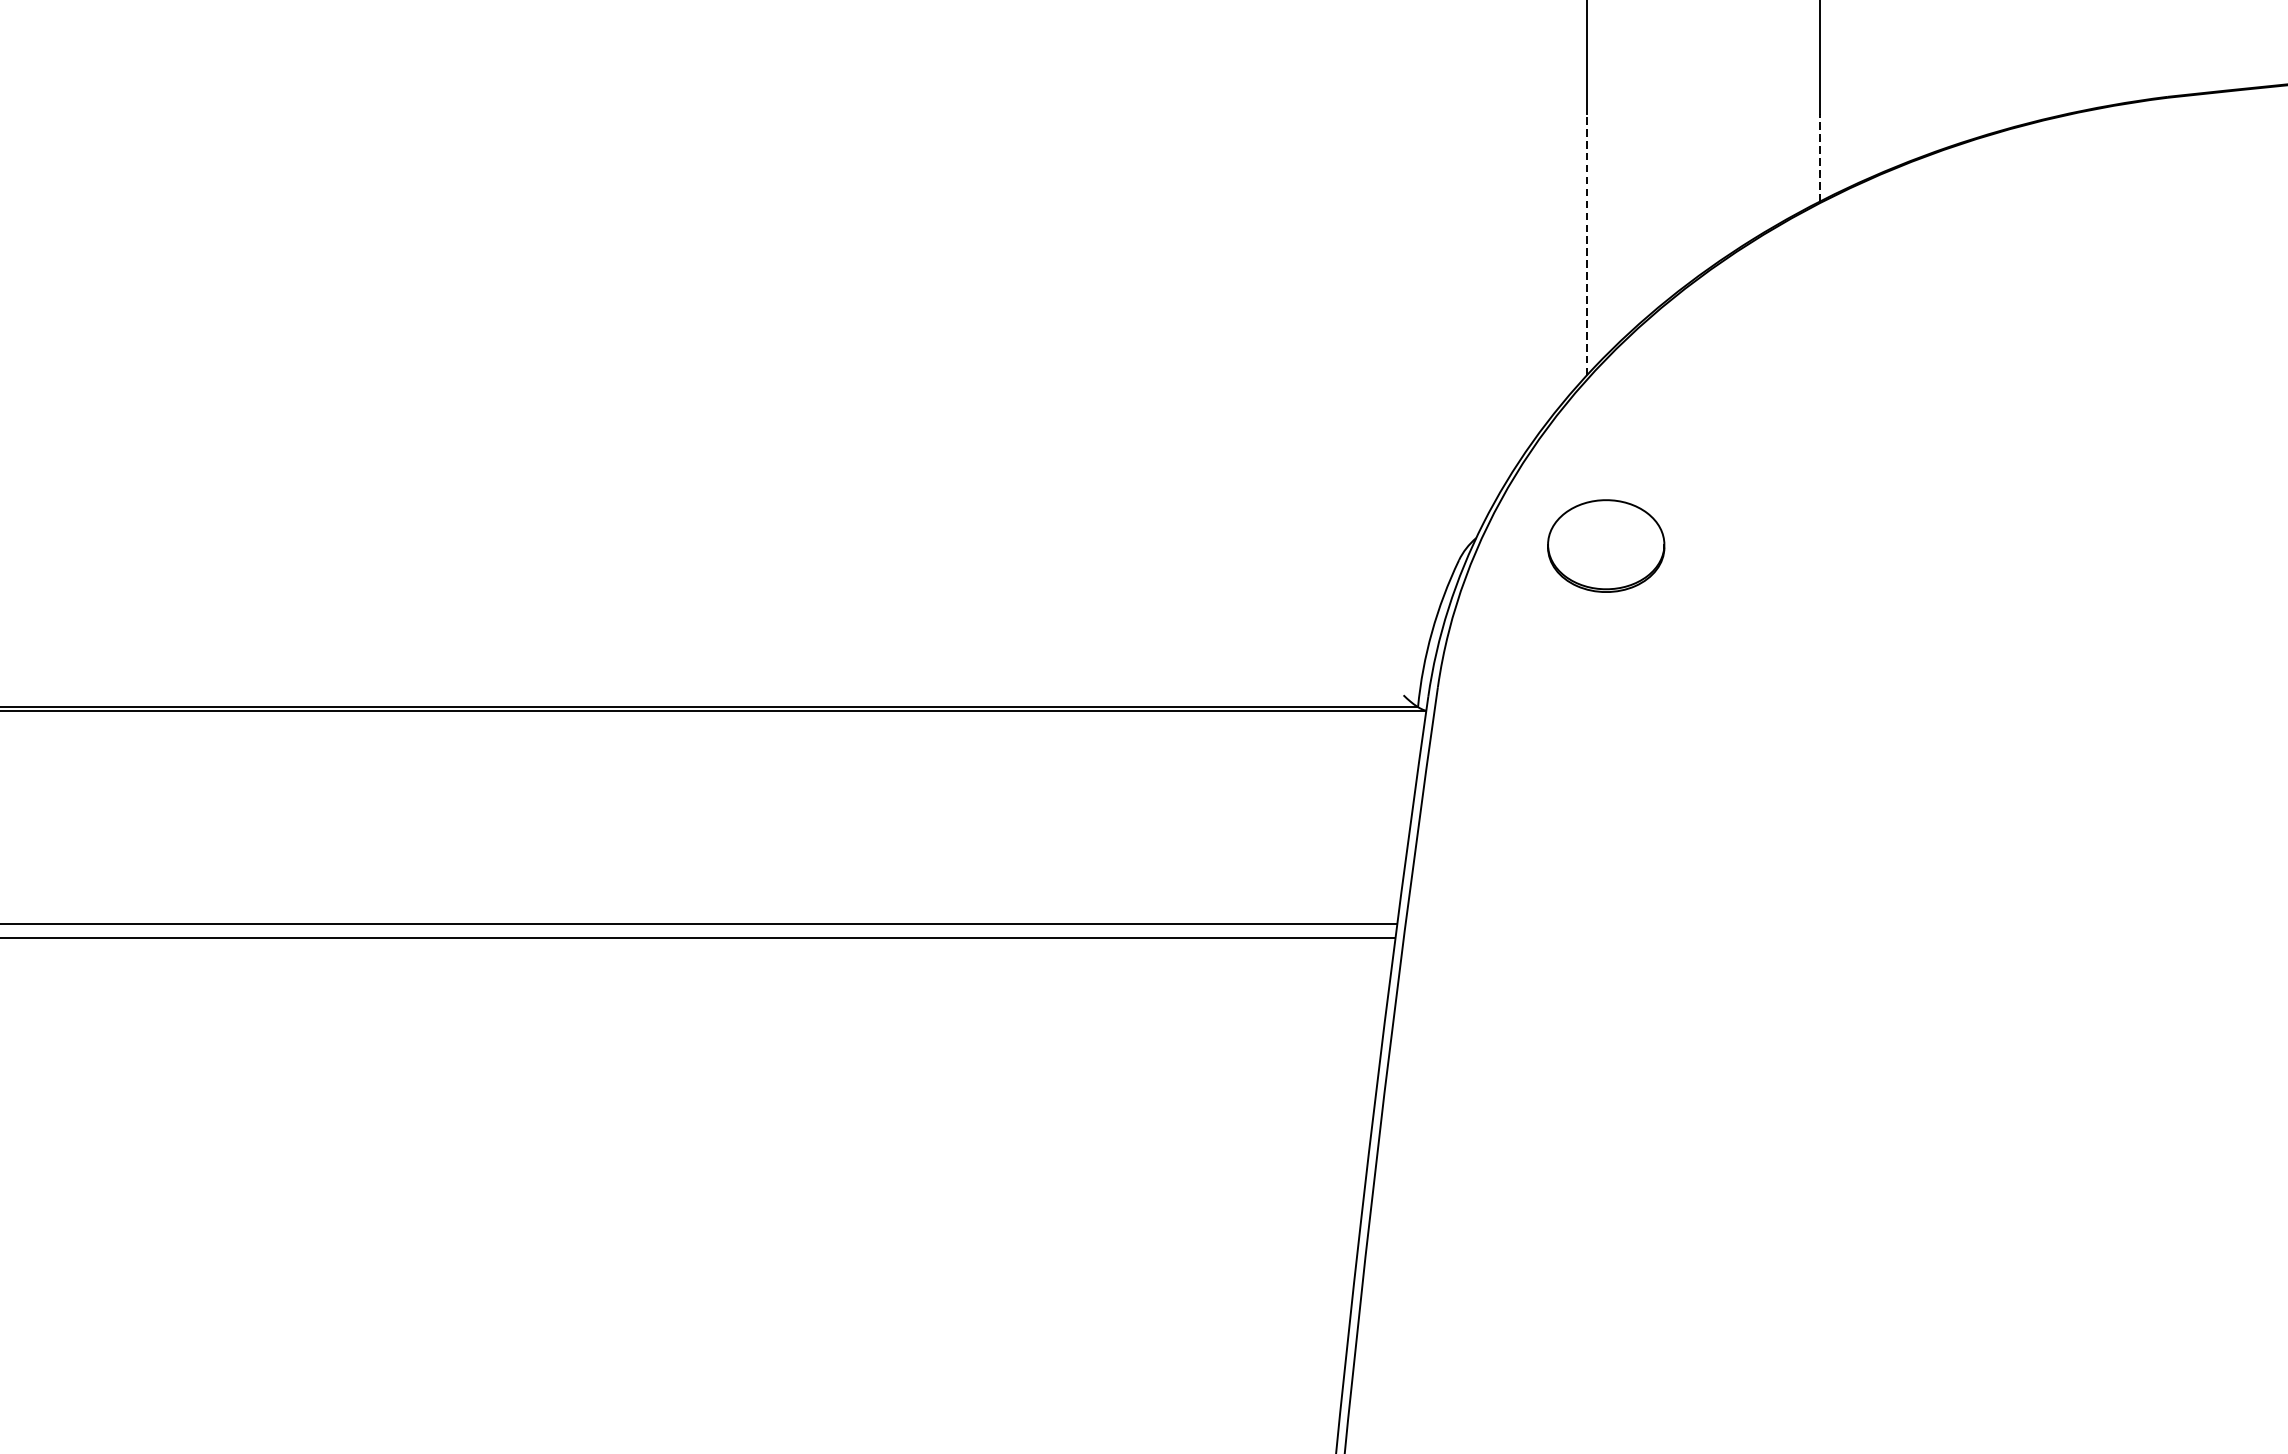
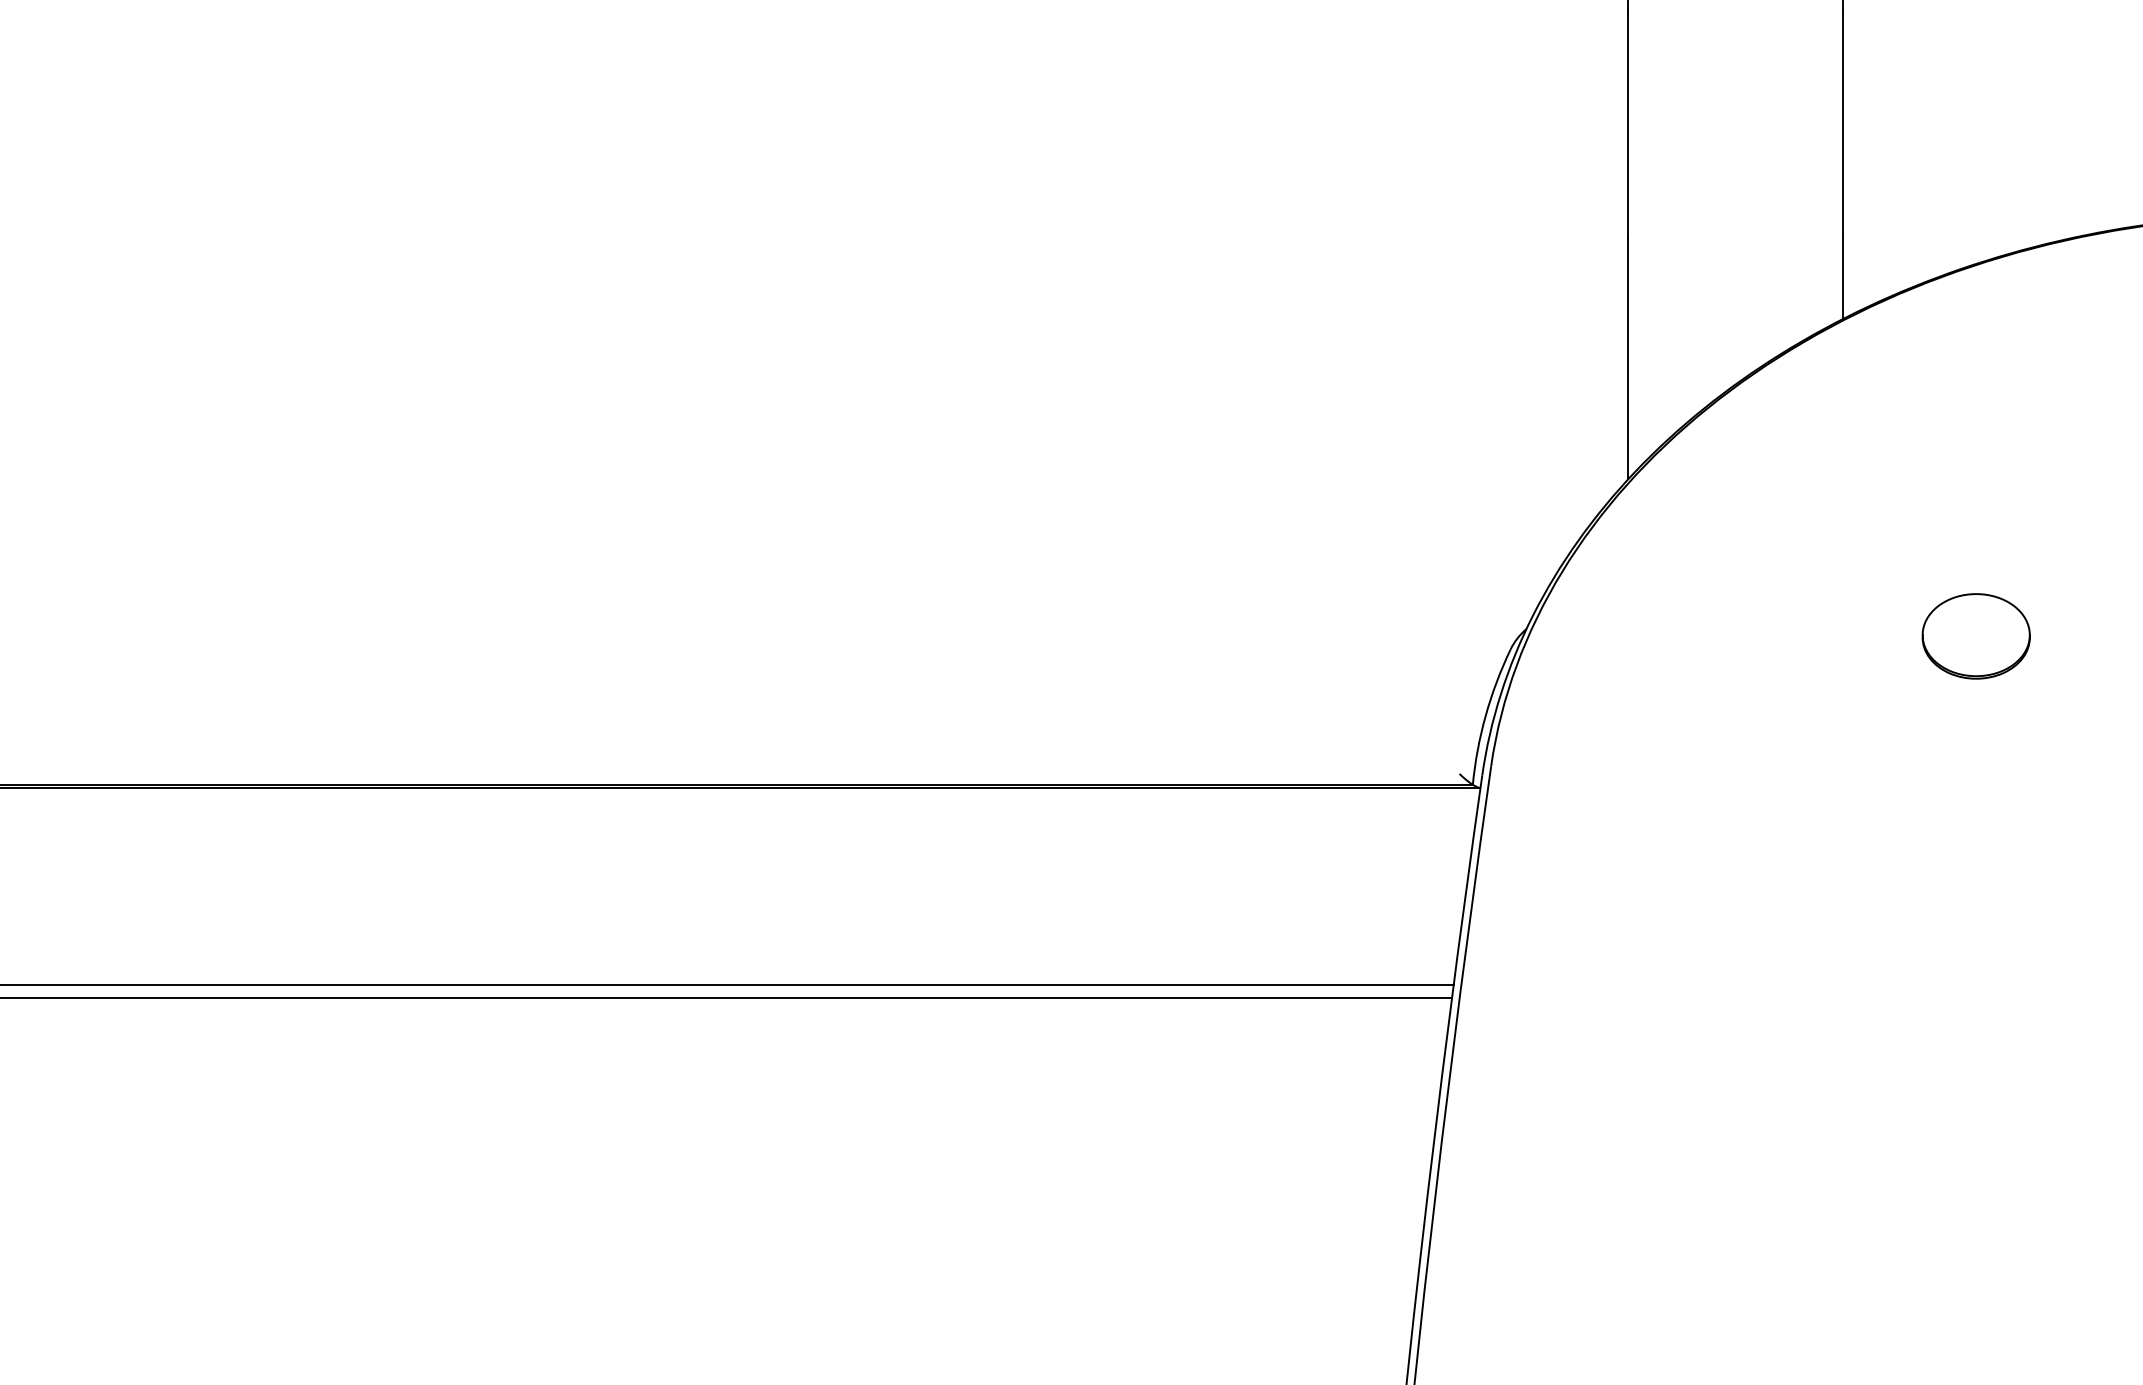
line: (1819, 157) -> (1842, 278), dashed -> solid
line: (1586, 244) -> (1628, 358), dashed -> solid
part: (1605, 546) -> (1975, 636), moved

